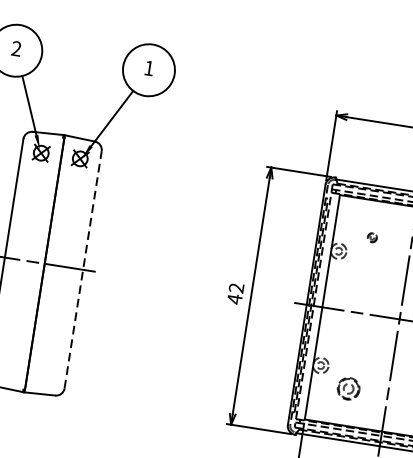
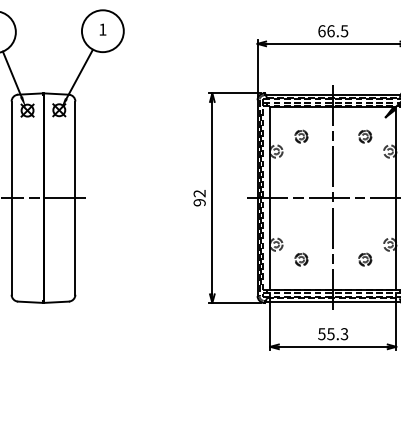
part: (372, 237) -> (301, 136), size x1.67
line: (83, 270) -> (75, 198), dashed -> solid
text: (234, 299) -> (199, 202), 42 -> 92
part: (348, 388) -> (301, 259), size x0.71

